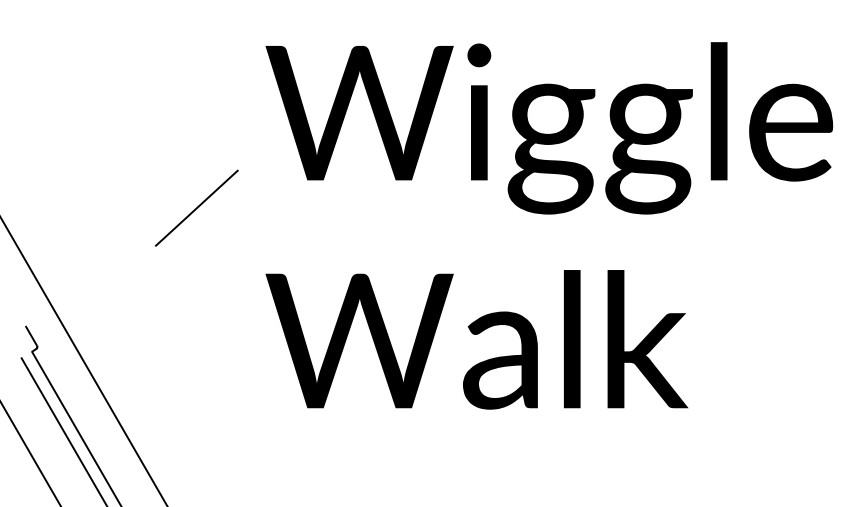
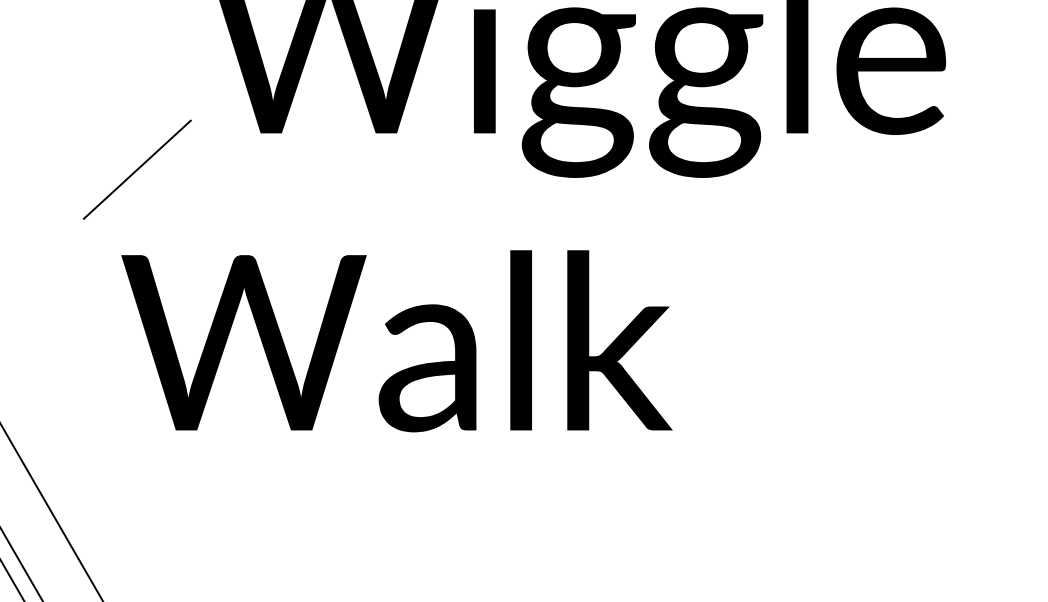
line: (196, 207) -> (136, 168), moved
text: (476, 339) -> (396, 340), moved

